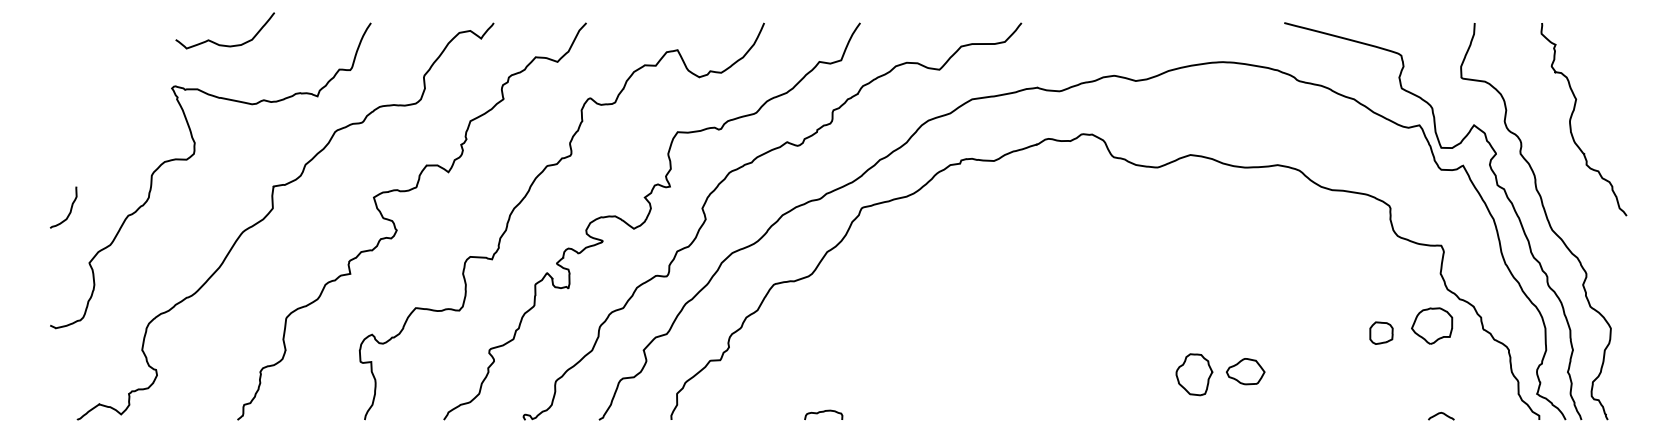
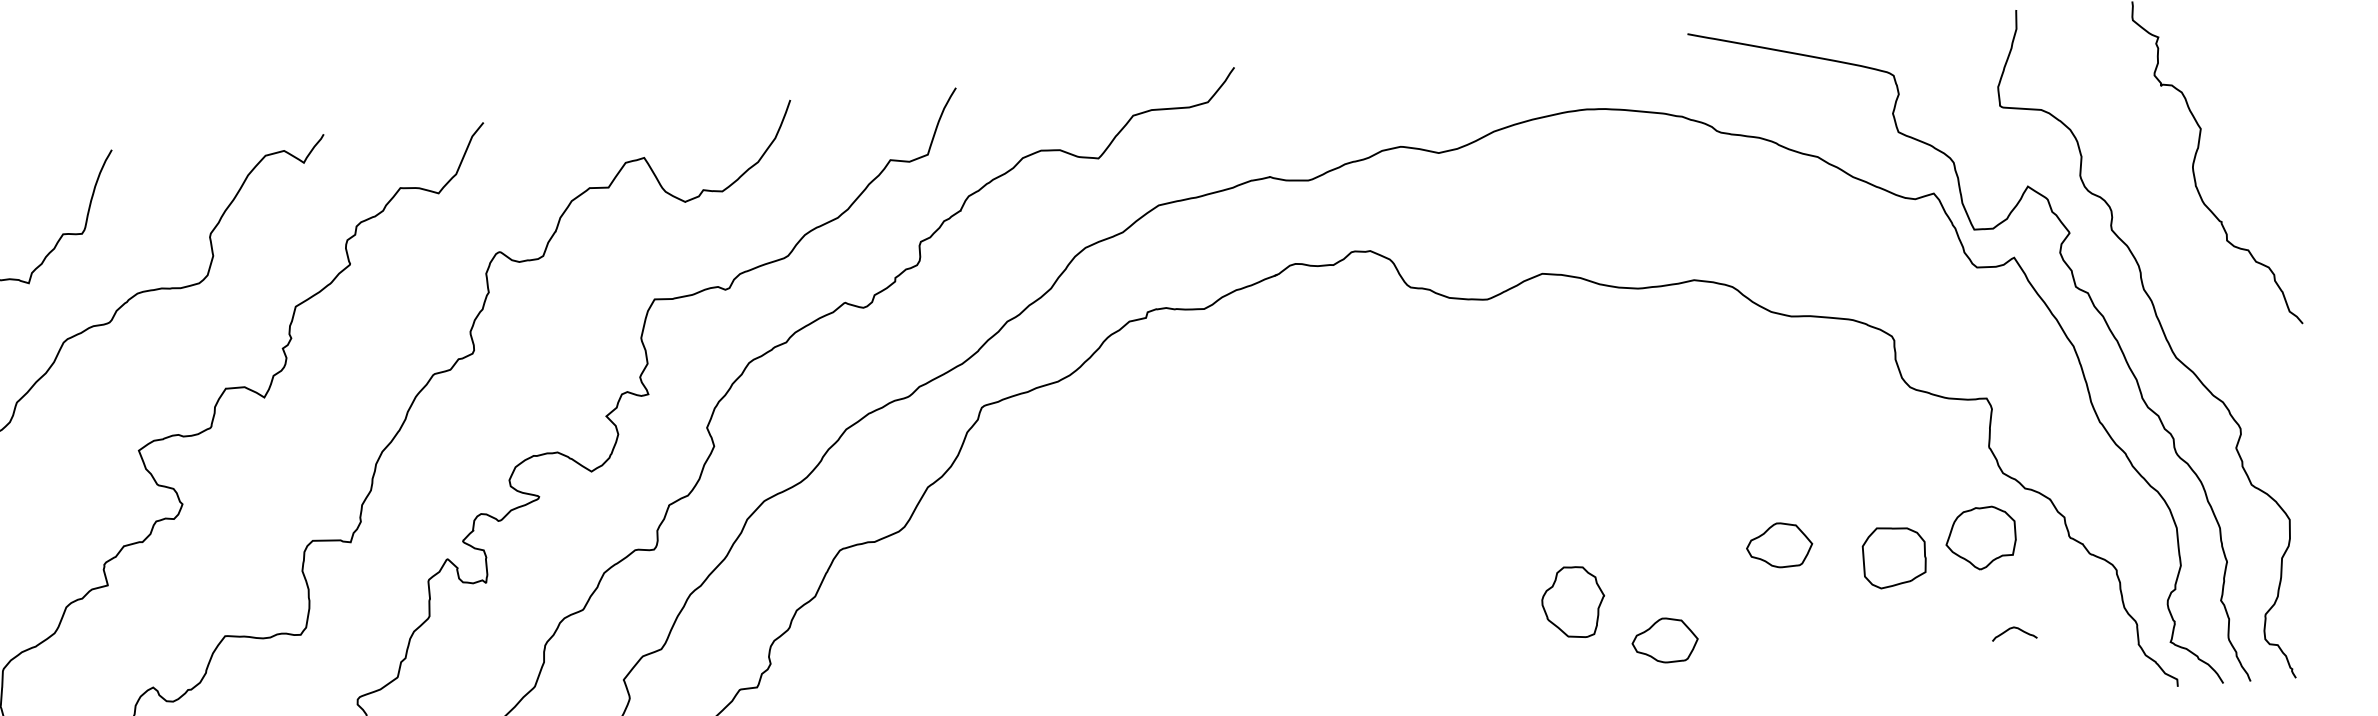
part: (1315, 321) -> (1779, 545), added
part: (1381, 332) -> (1894, 555), size x1.6
part: (1194, 374) -> (1573, 601), moved
curve: (1442, 414) -> (2016, 630), moved

